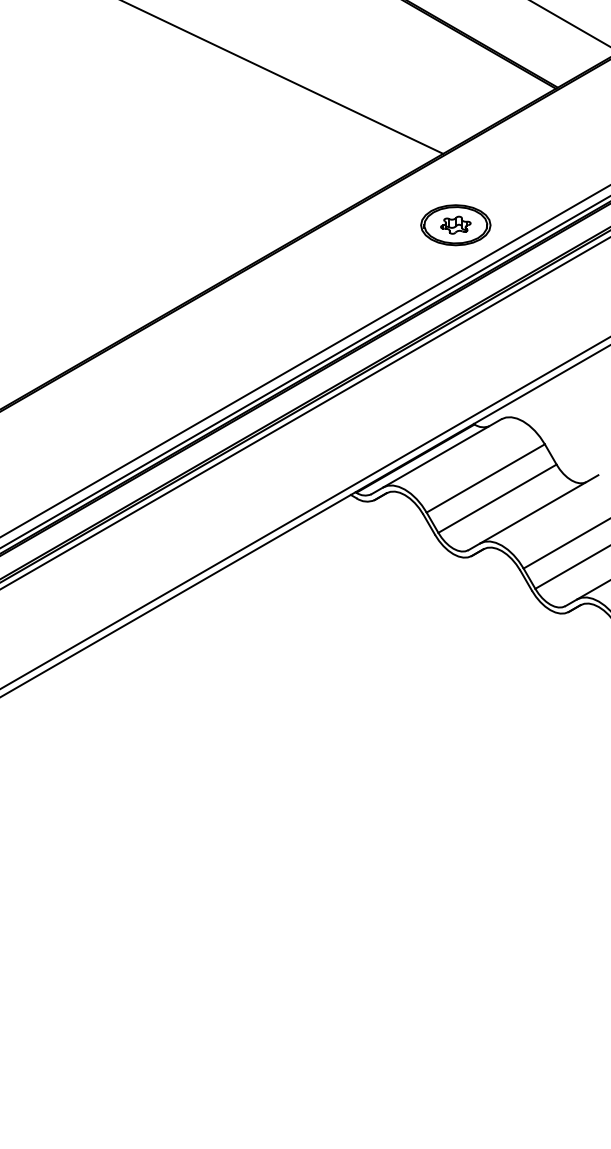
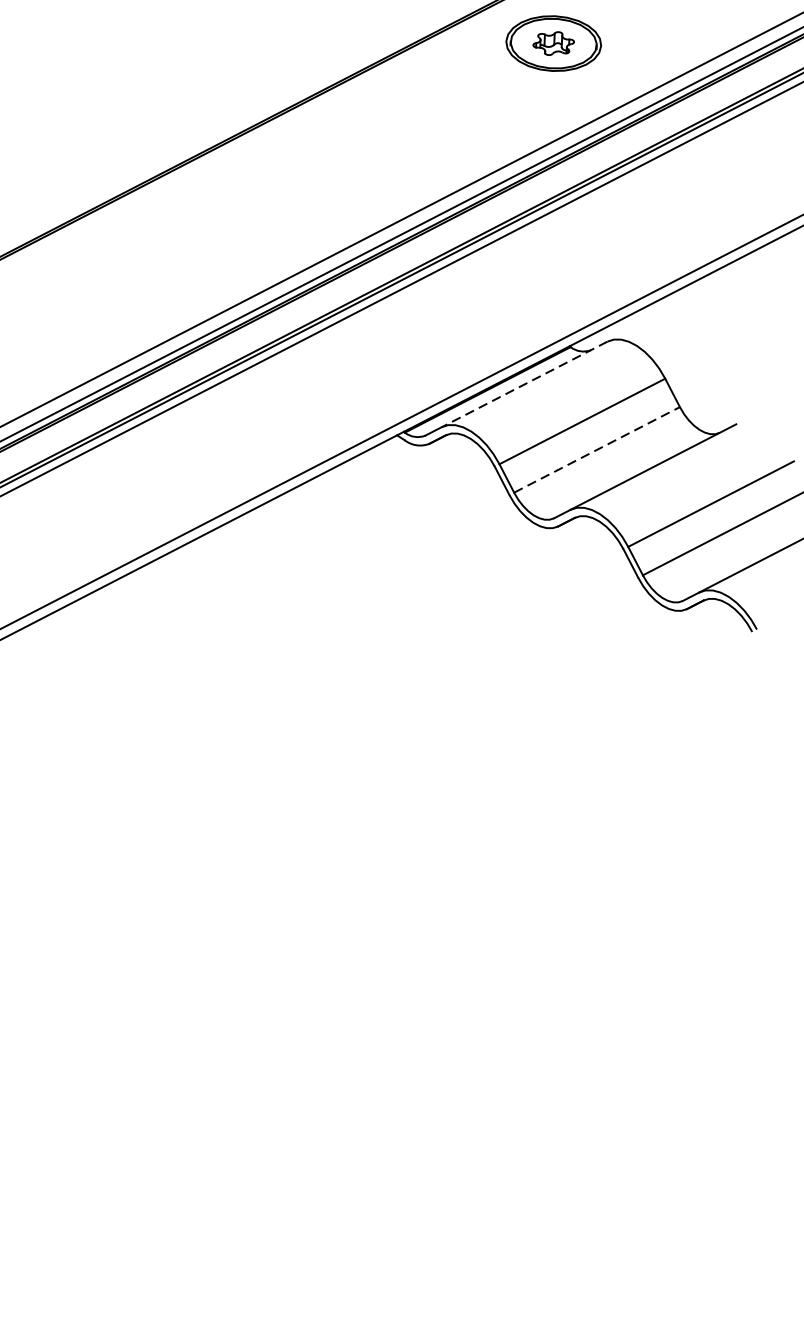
part: (455, 225) -> (553, 43), moved
line: (441, 453) -> (523, 384), solid -> dashed
line: (497, 498) -> (597, 449), solid -> dashed

